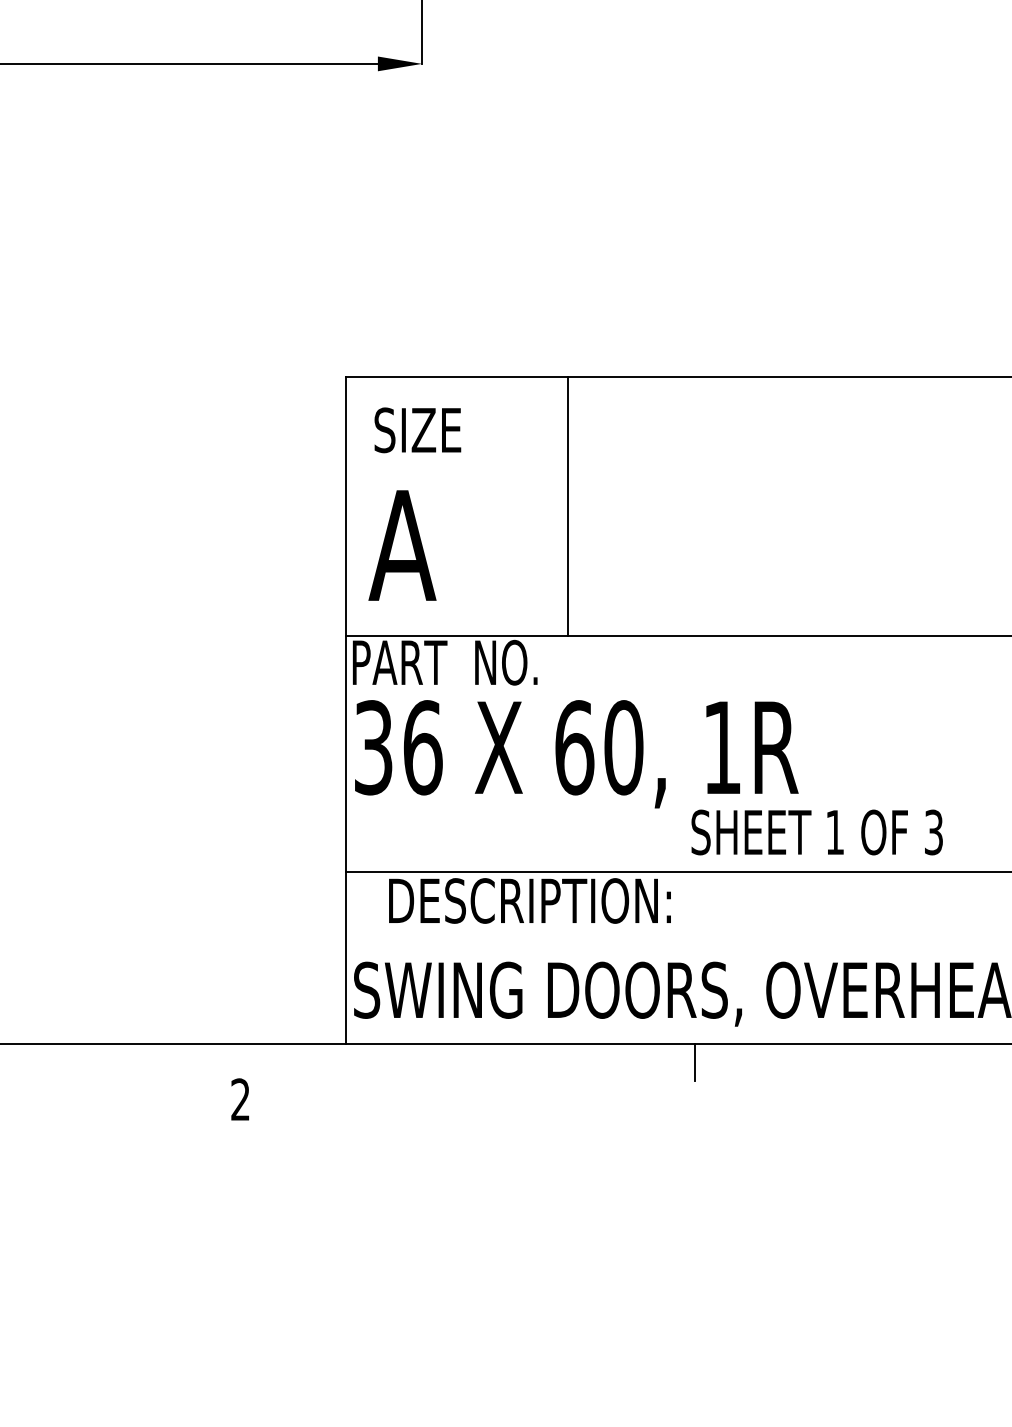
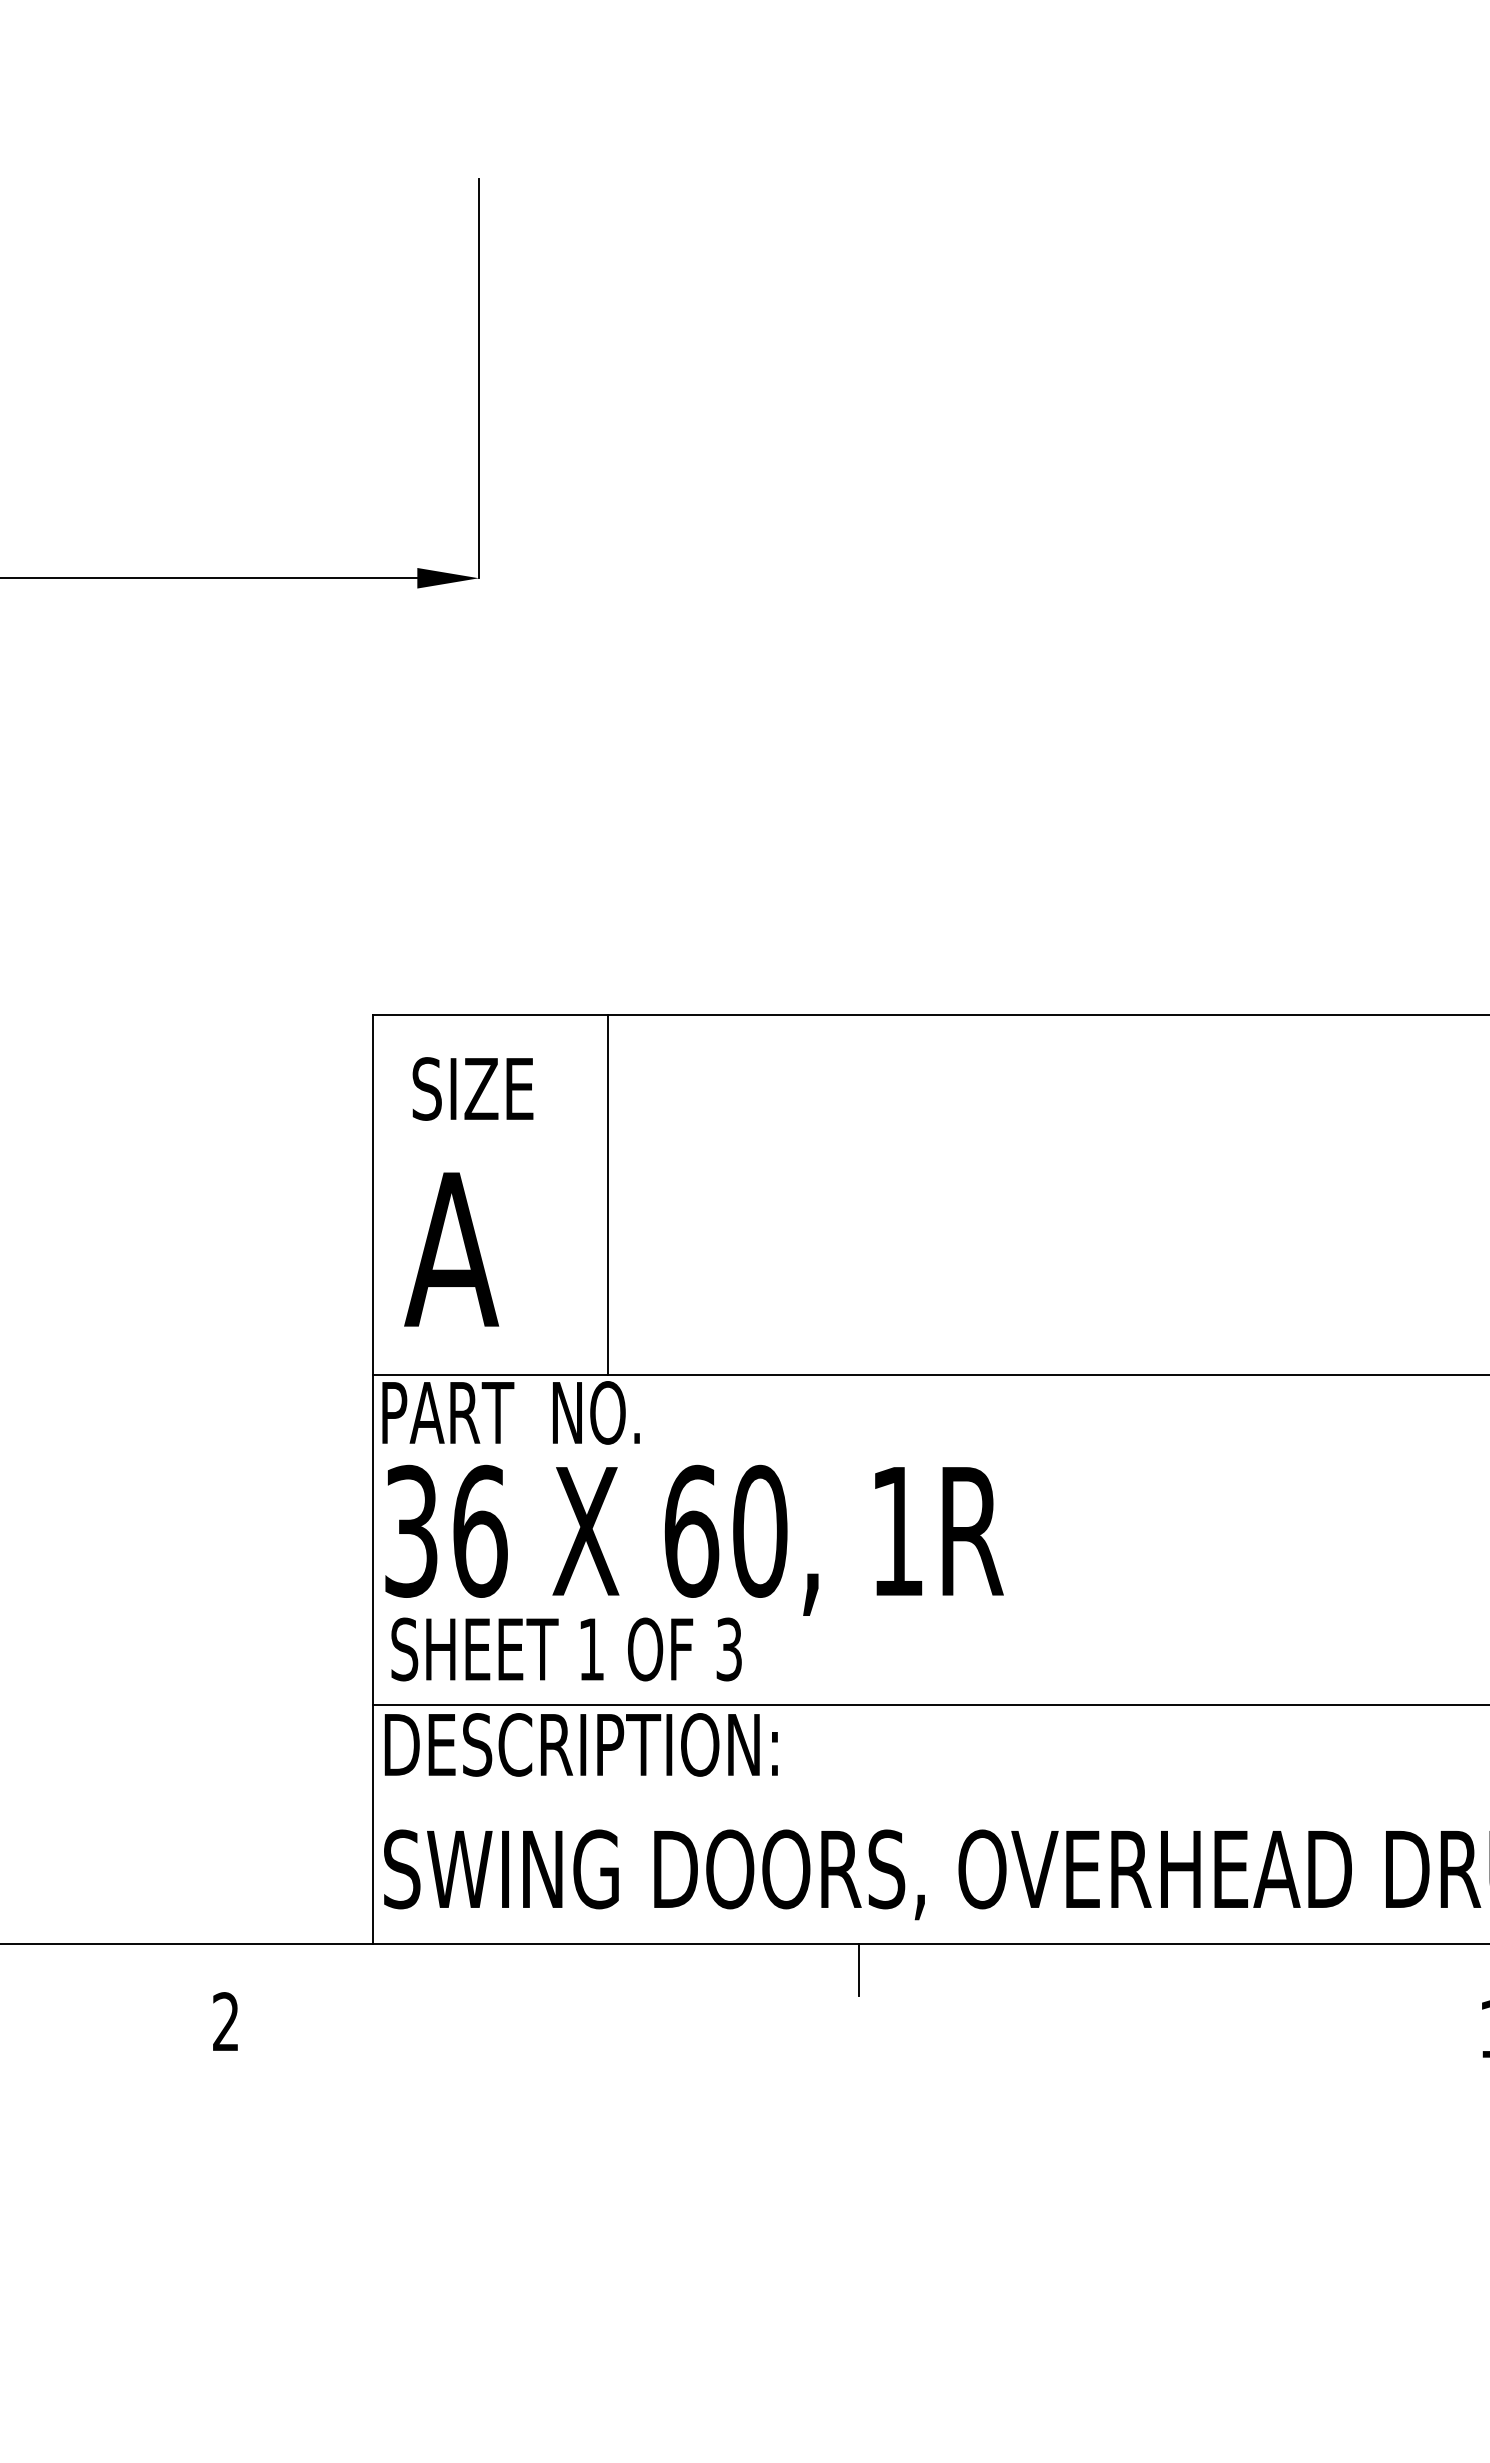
line: (568, 506) -> (607, 1195), moved
text: (817, 832) -> (566, 1649), moved
text: (529, 900) -> (580, 1744), moved

